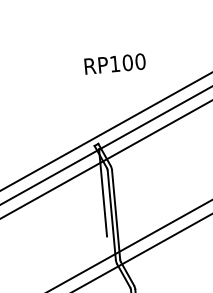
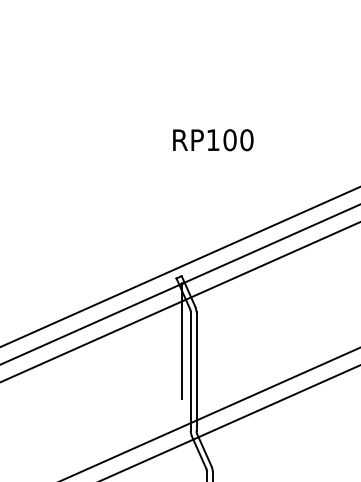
text: (115, 64) -> (213, 140), moved

